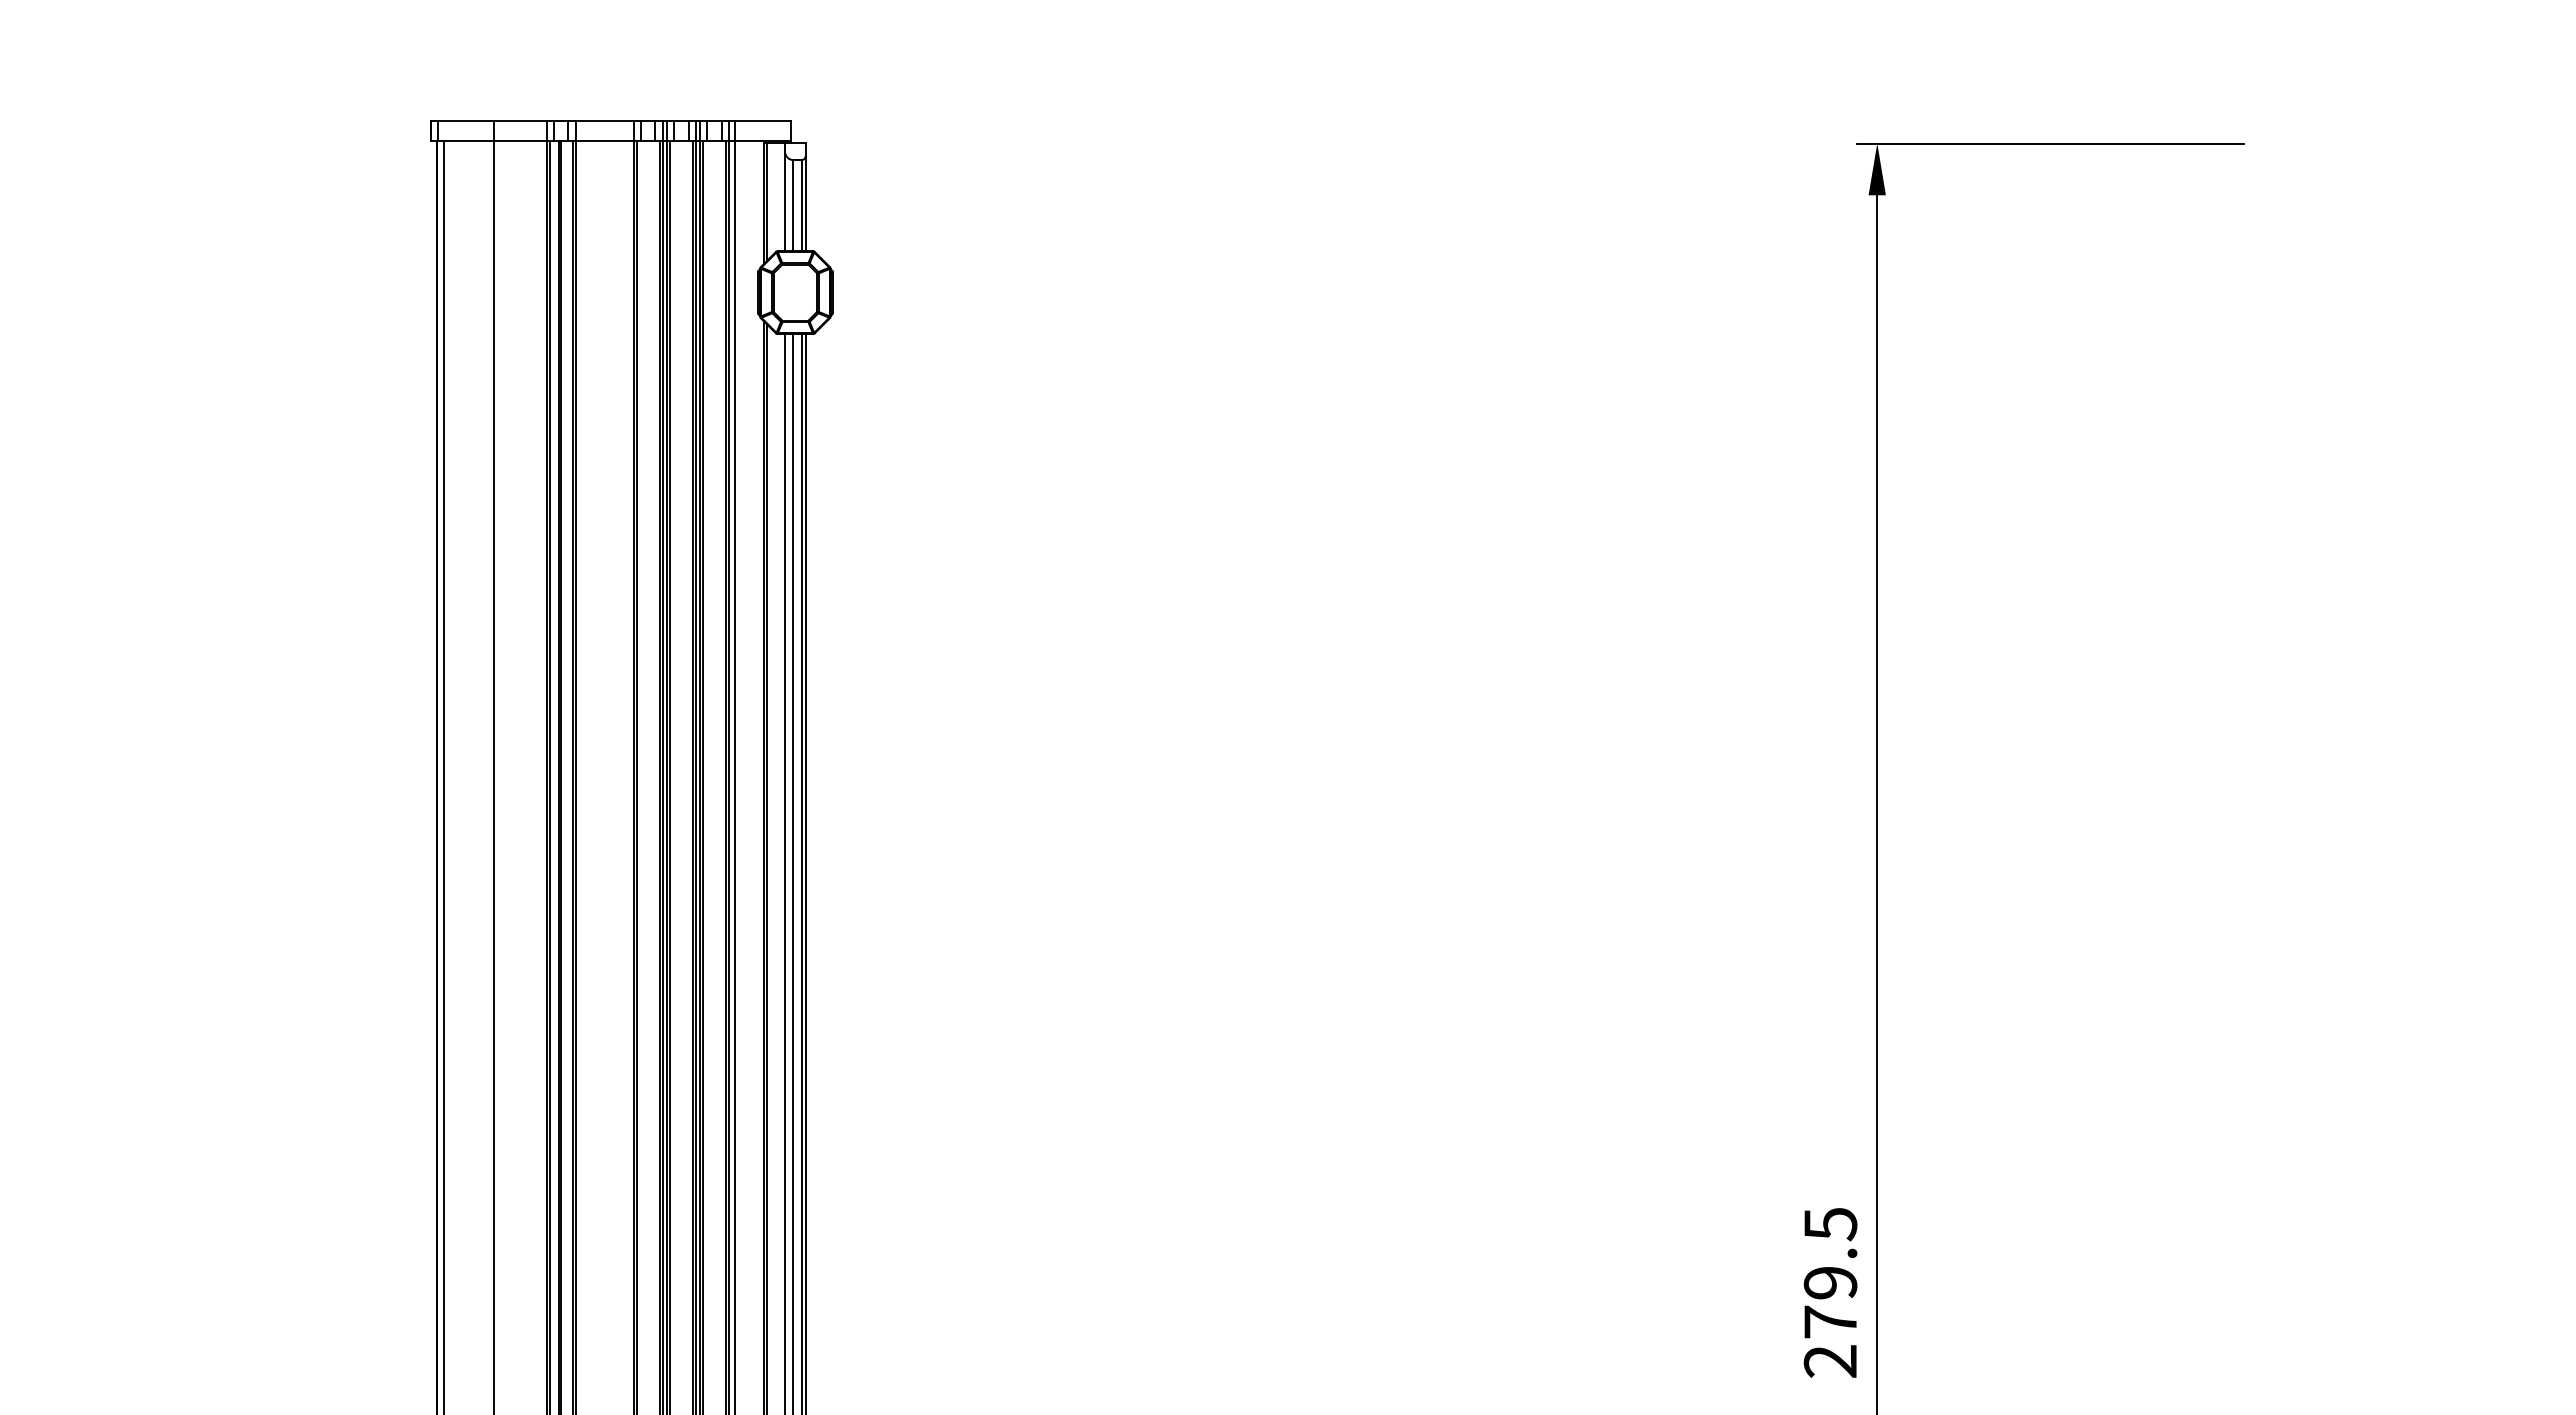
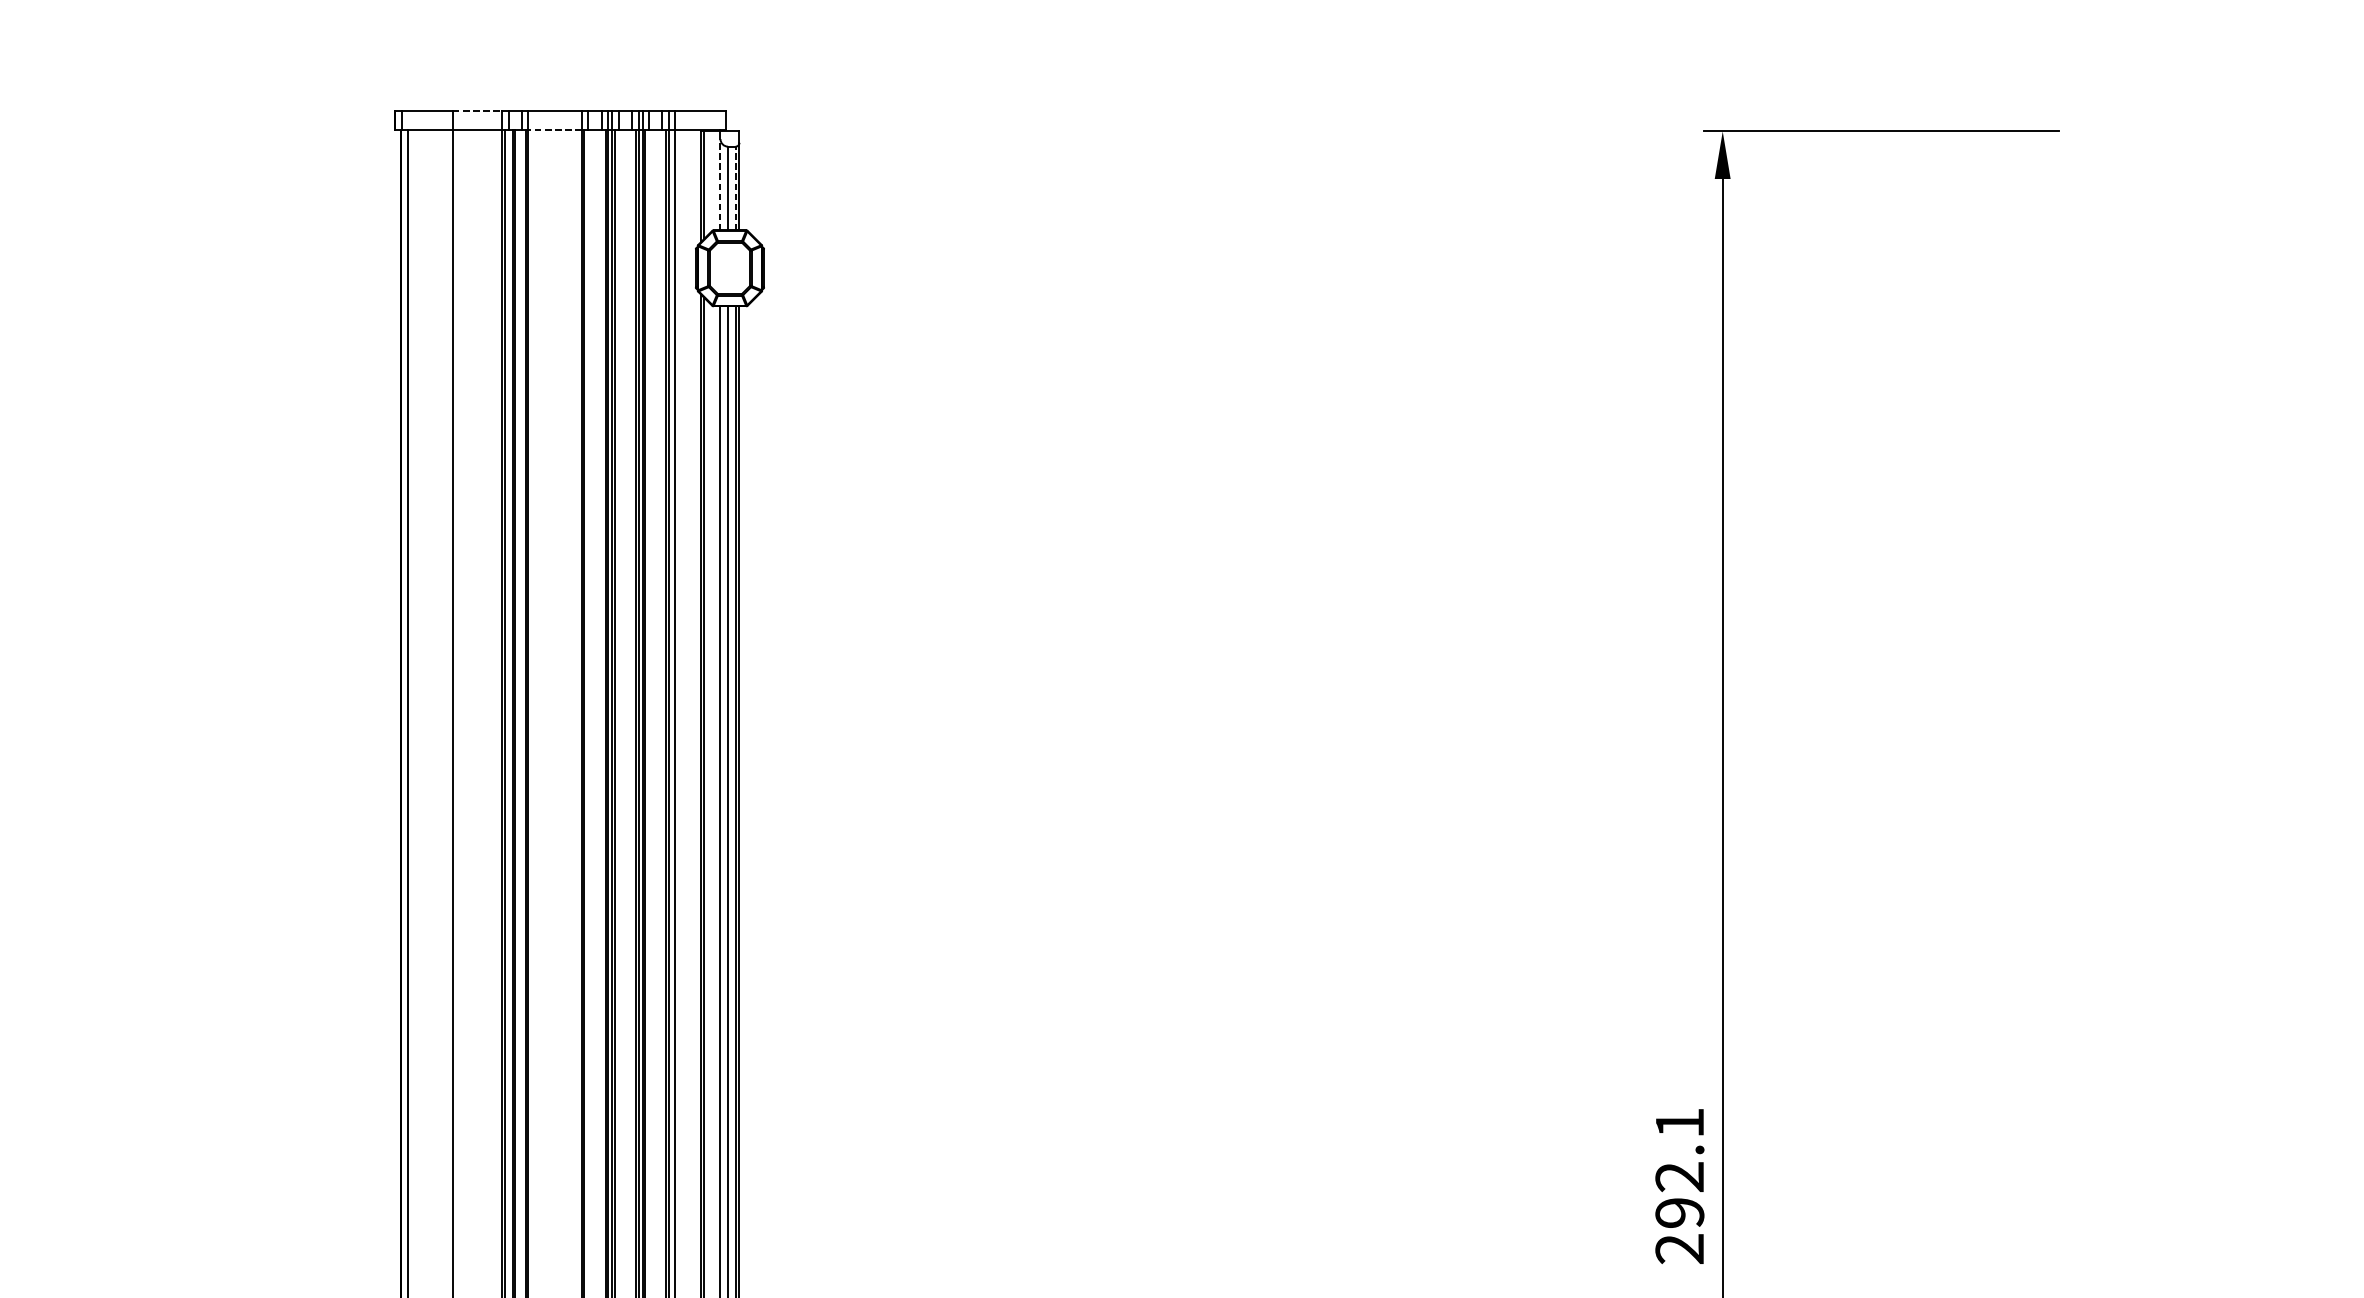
line: (520, 120) -> (477, 110), solid -> dashed
line: (604, 141) -> (554, 129), solid -> dashed
line: (785, 201) -> (720, 184), solid -> dashed
line: (801, 205) -> (735, 188), solid -> dashed
text: (1830, 1273) -> (1679, 1168), 279.5 -> 292.1

